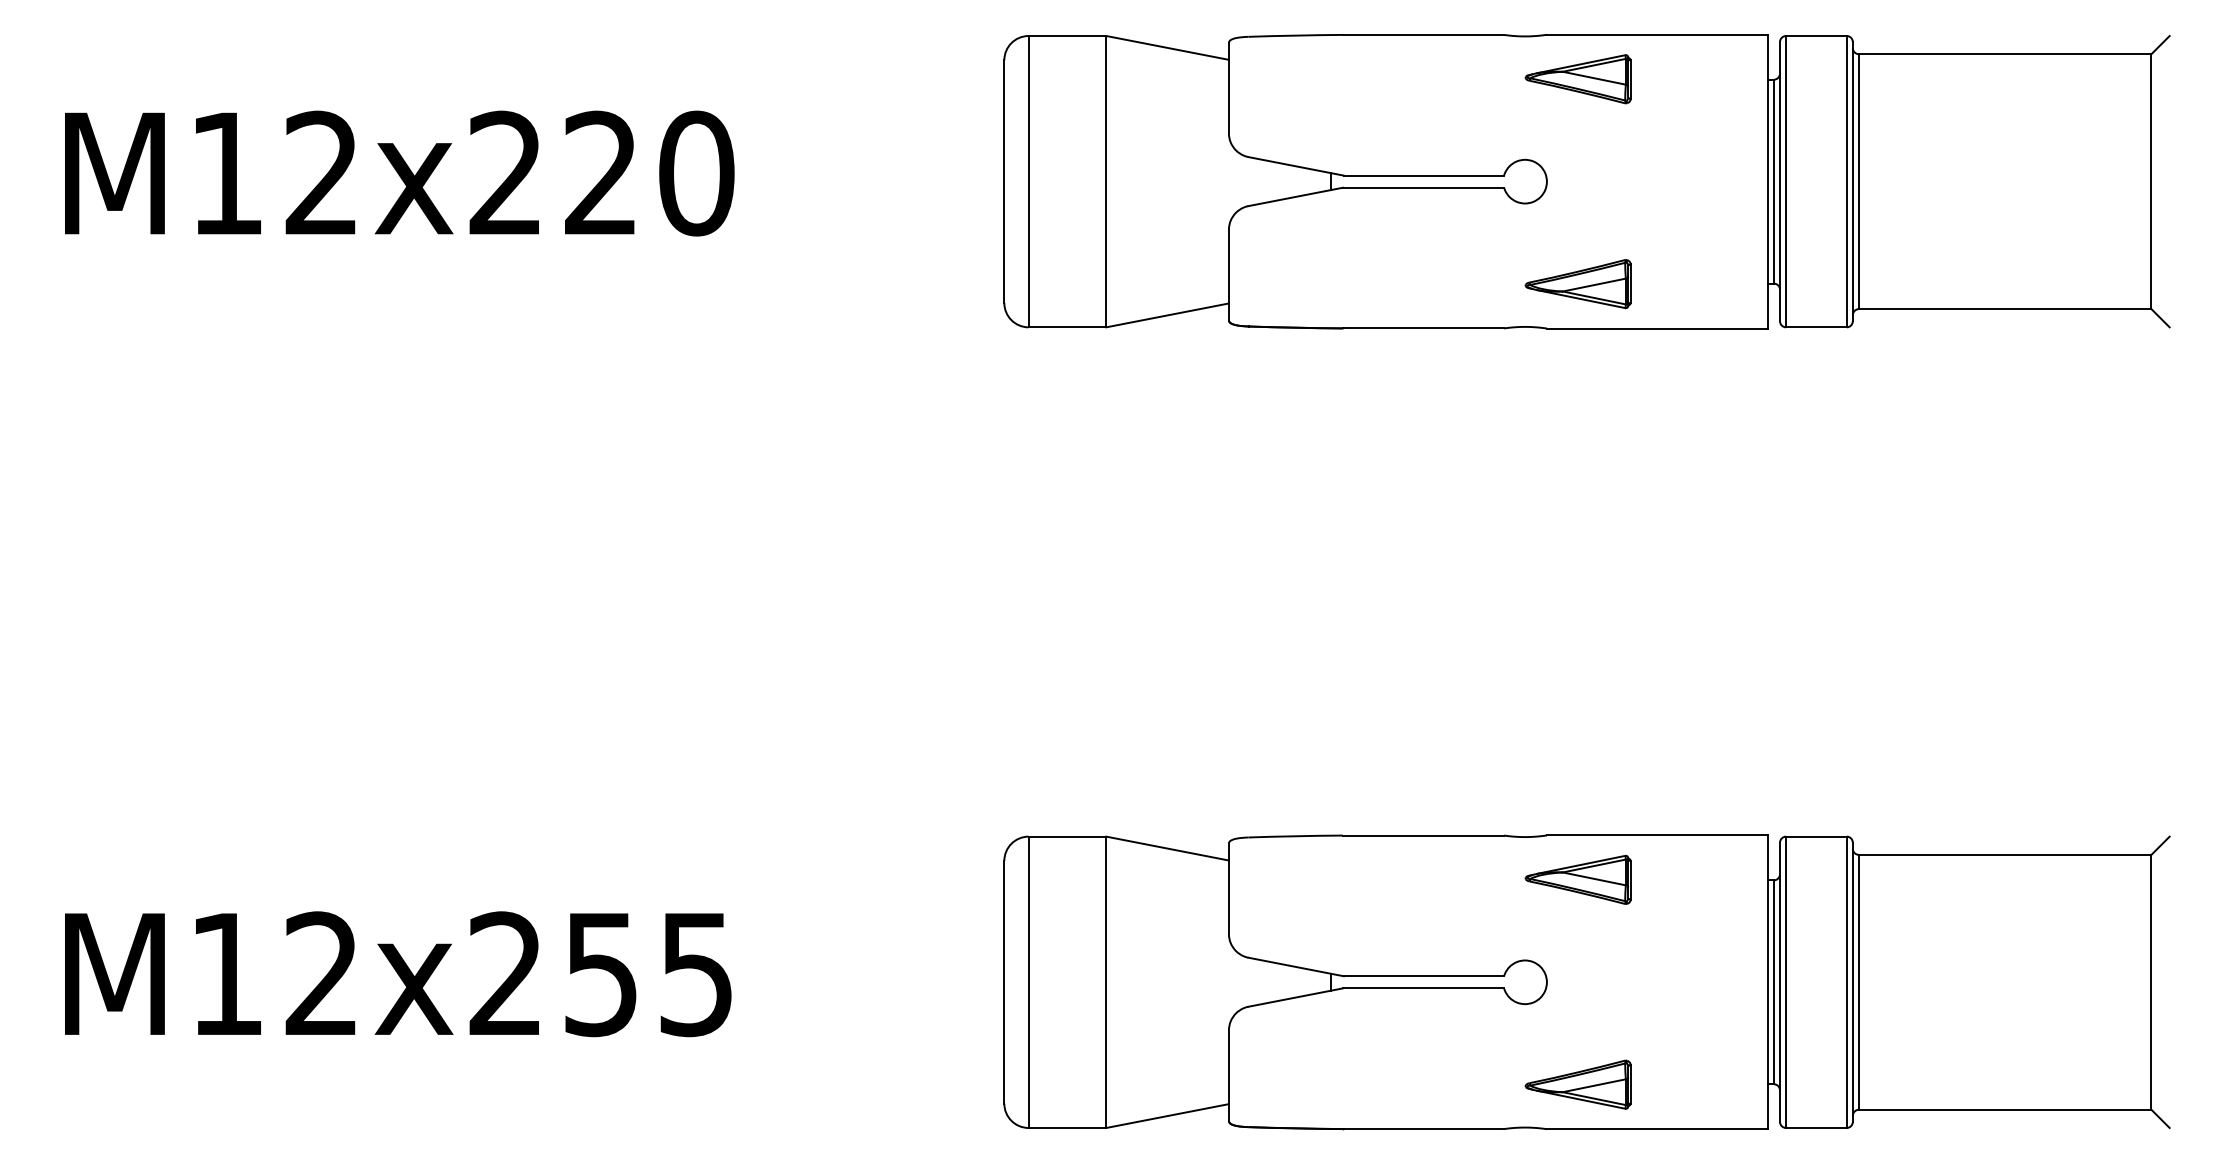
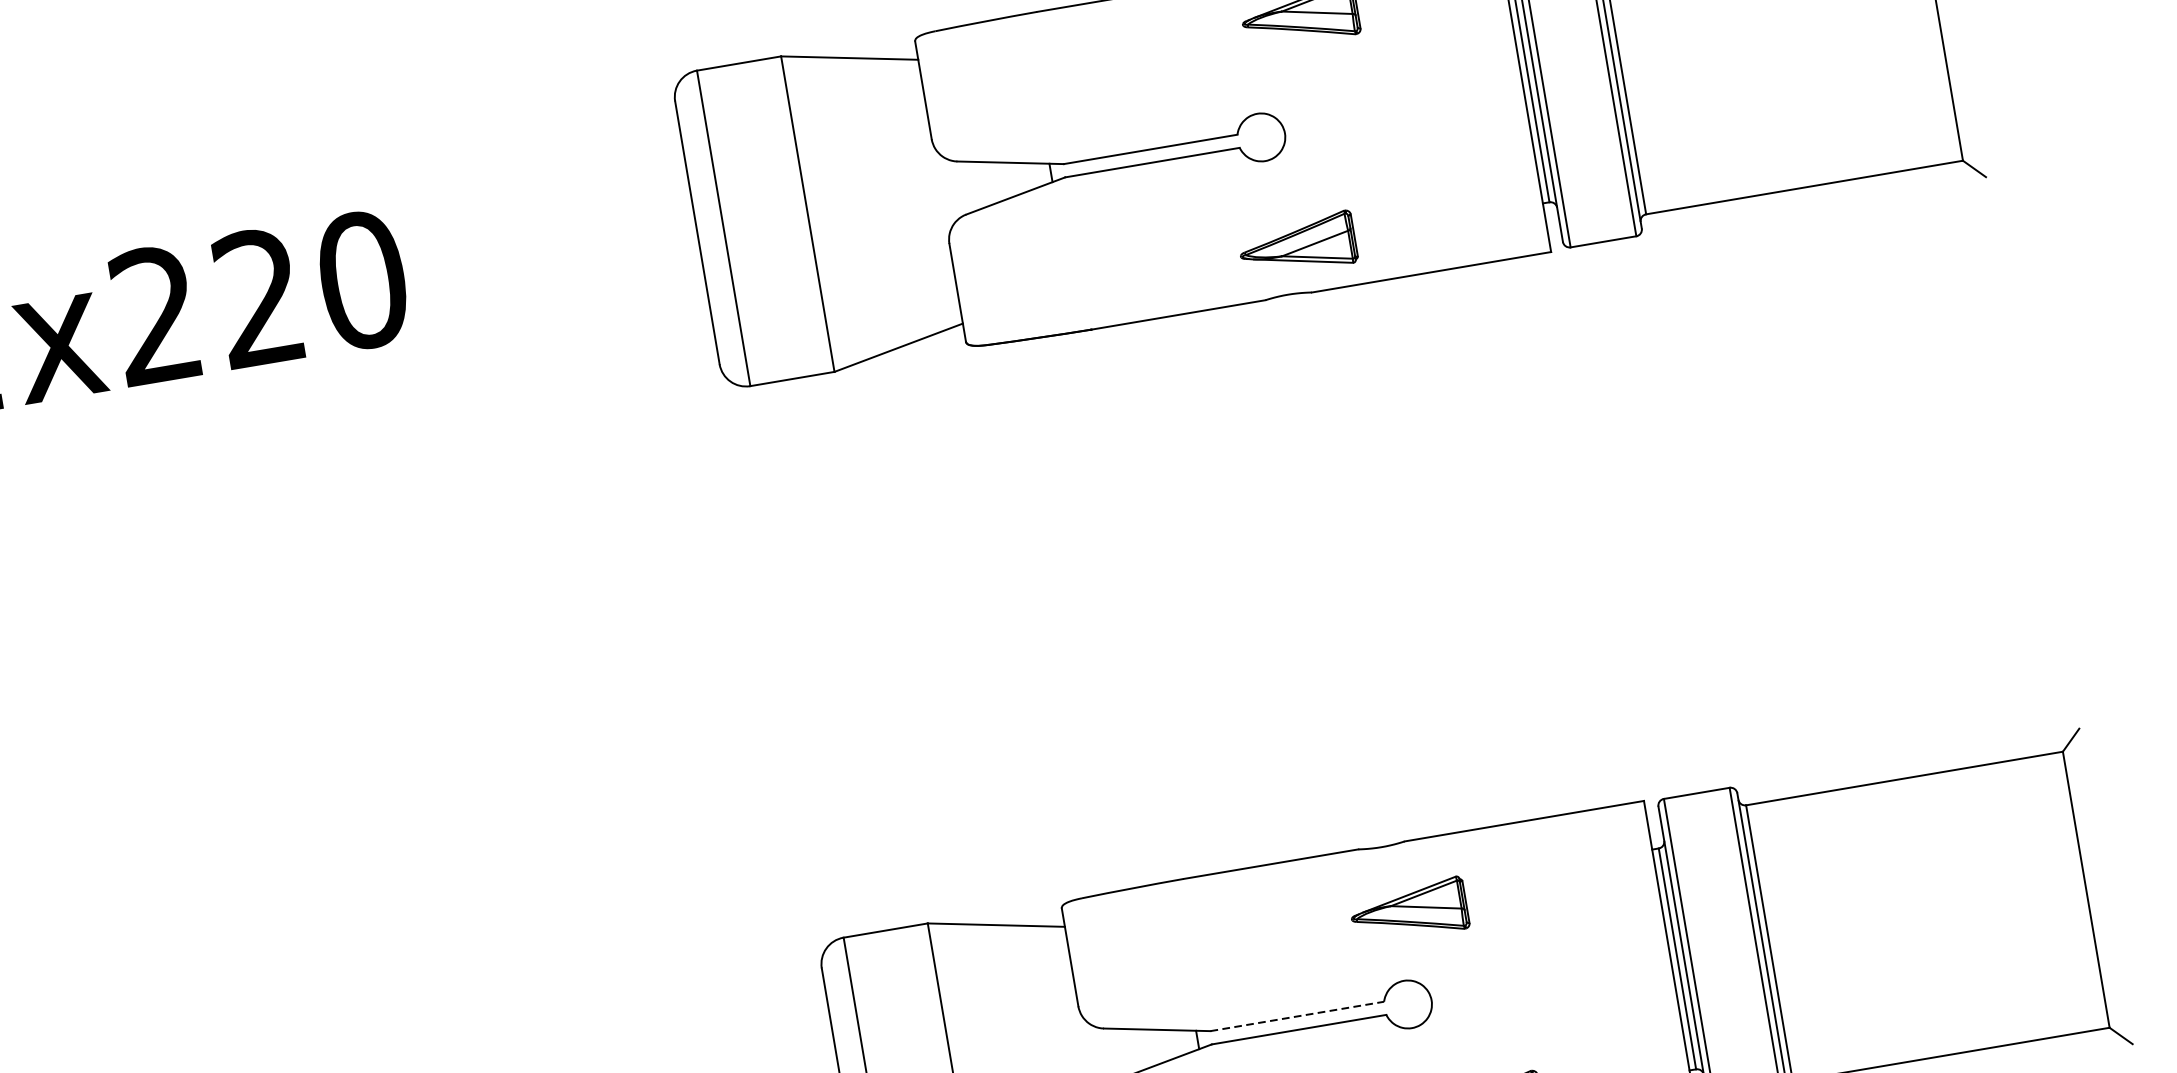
part: (1577, 284) -> (1296, 245), moved
part: (1577, 879) -> (1408, 911), moved
line: (1424, 976) -> (1297, 1016), solid -> dashed

